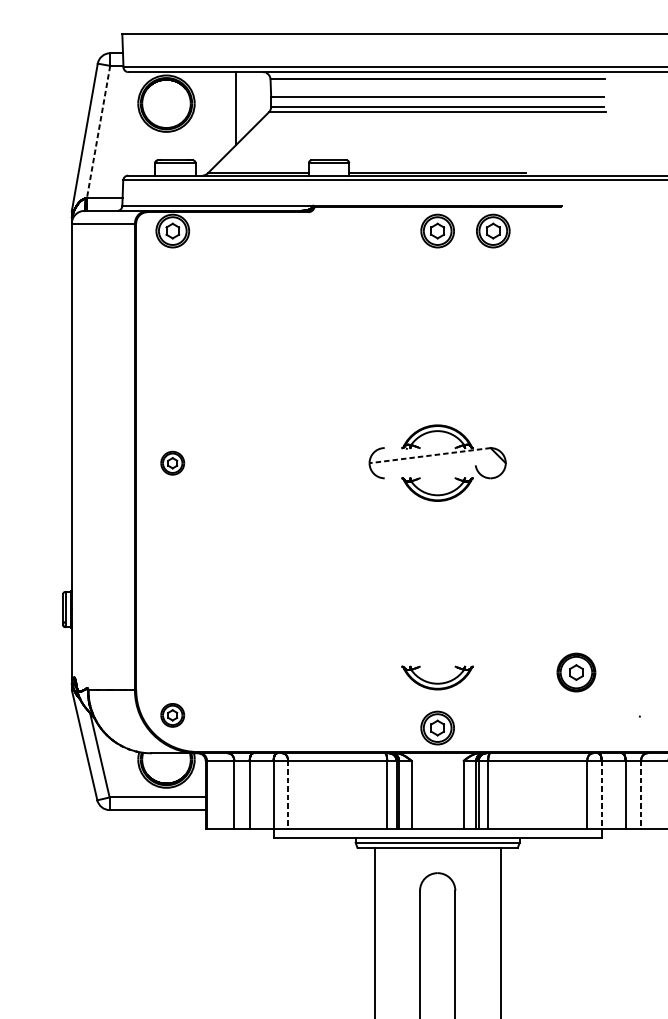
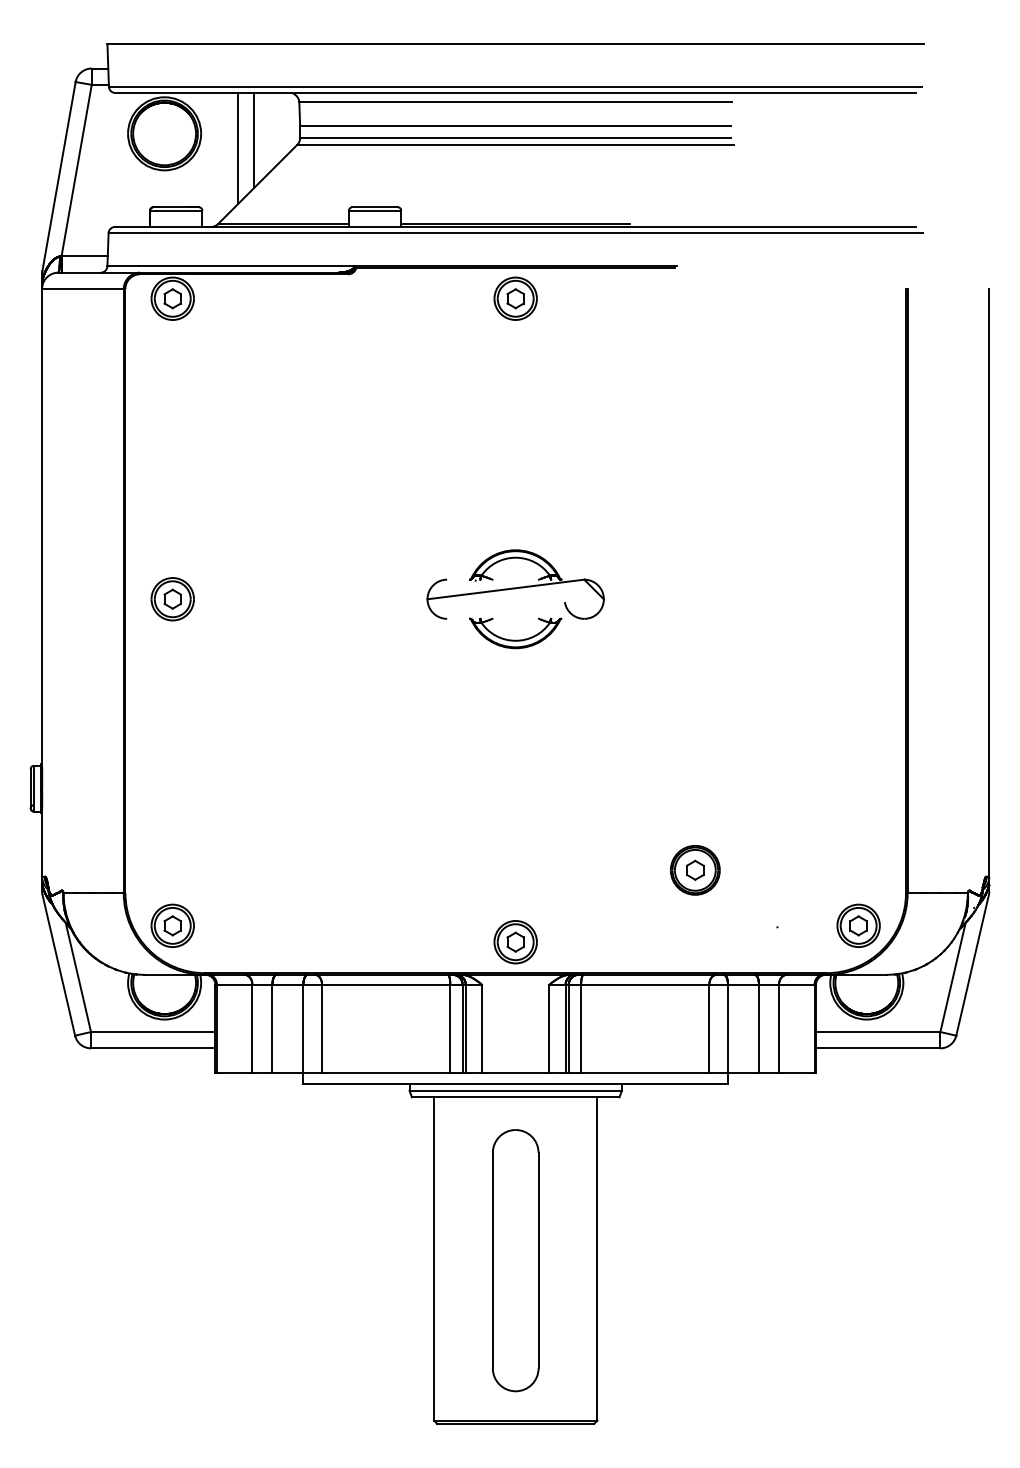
line: (223, 115) -> (238, 148), added
line: (98, 132) -> (76, 171), dashed -> solid
part: (493, 230) -> (587, 298), removed
line: (429, 455) -> (505, 589), dashed -> solid
part: (172, 463) -> (172, 599), size x1.43
part: (437, 678) -> (515, 877), removed
part: (172, 715) -> (172, 925), size x1.43
line: (288, 795) -> (322, 1029), dashed -> solid
line: (602, 795) -> (728, 1029), dashed -> solid
line: (641, 795) -> (779, 1029), dashed -> solid

